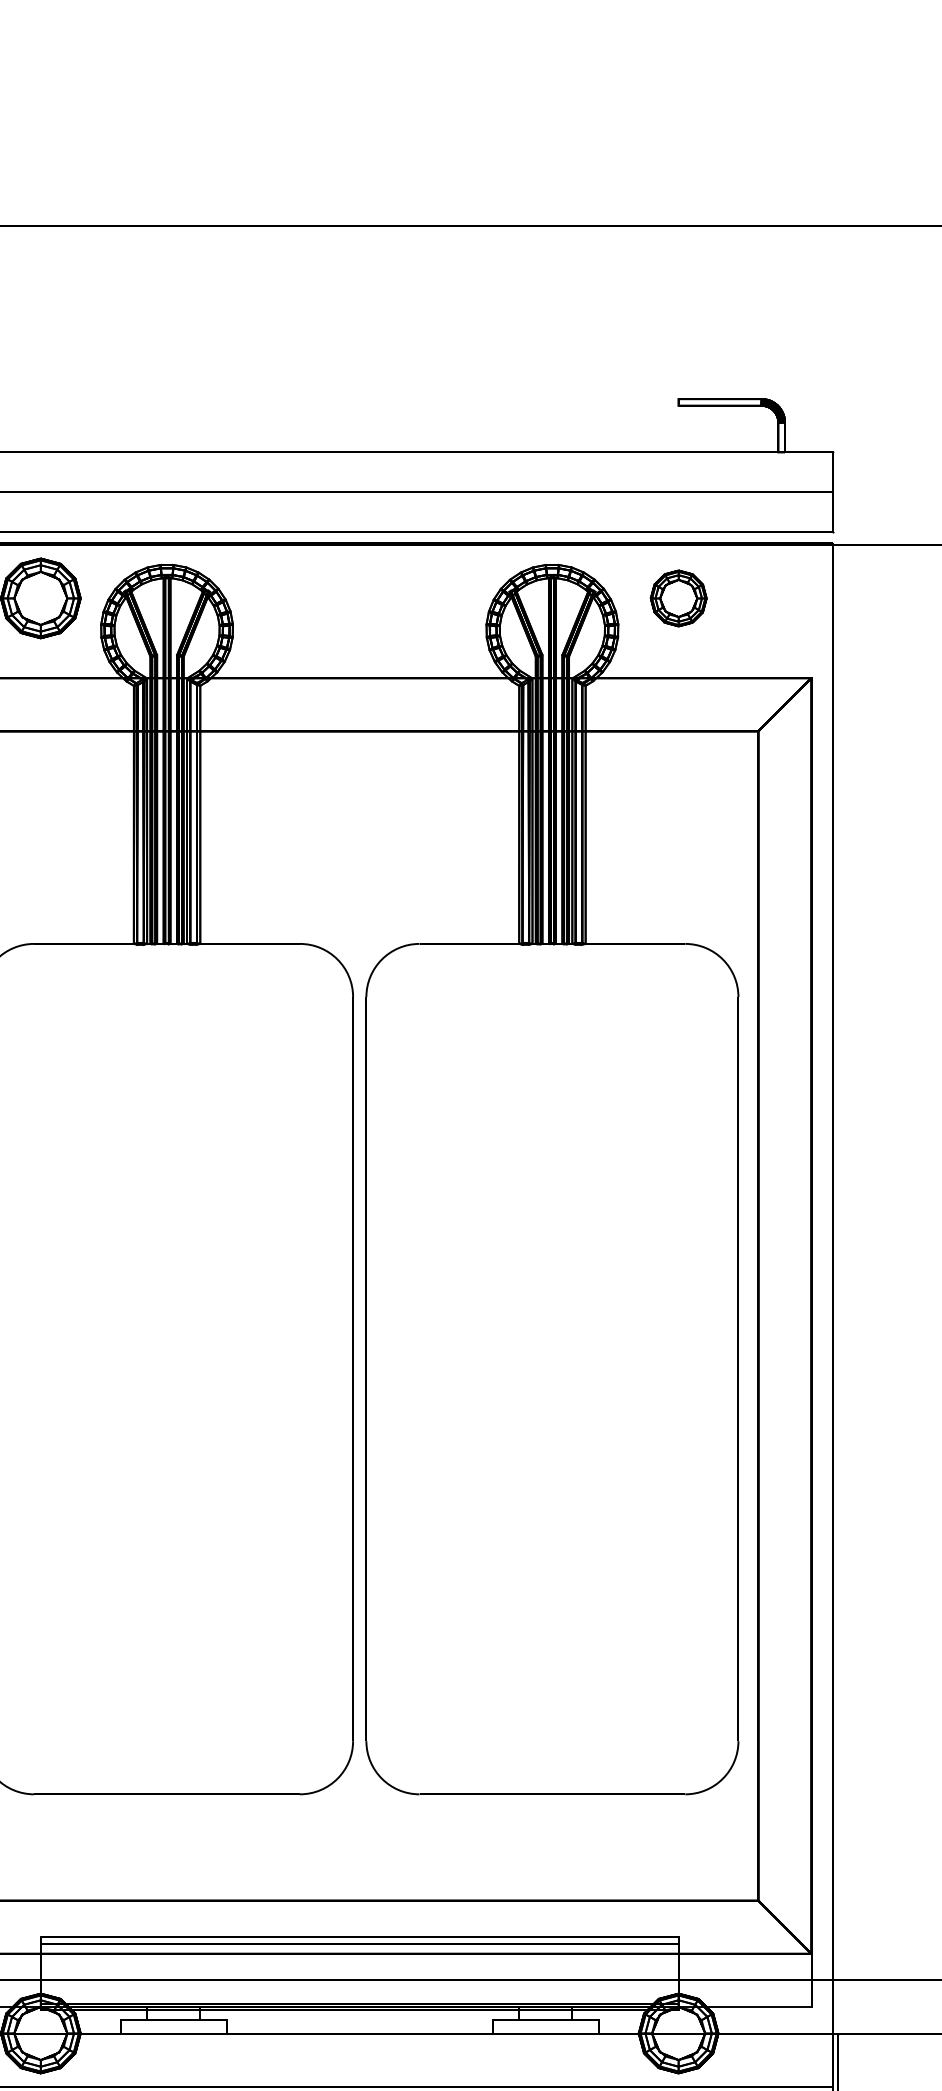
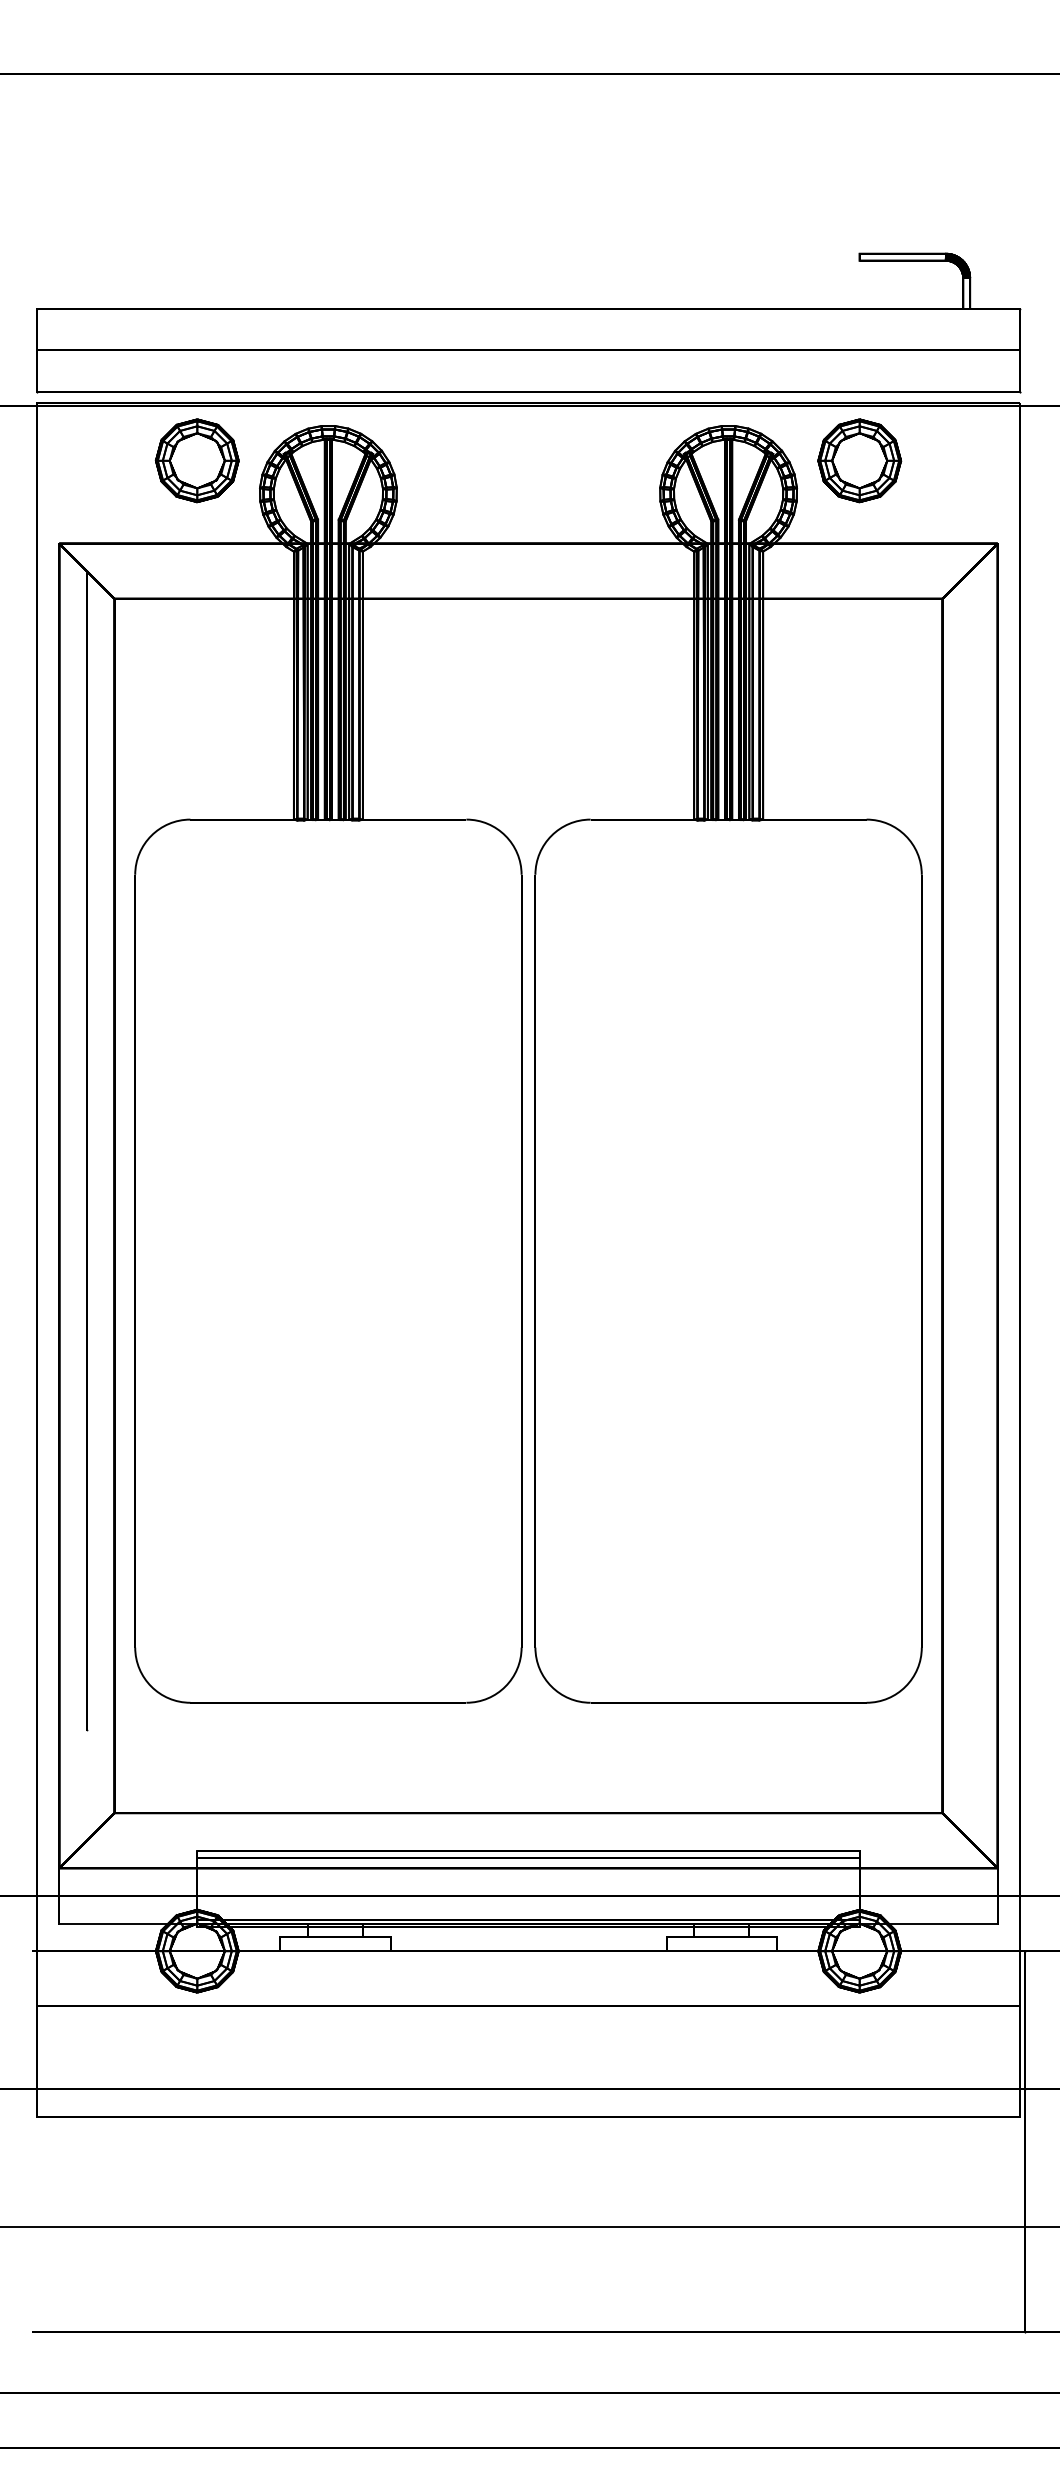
part: (678, 598) -> (859, 460), size x1.43

